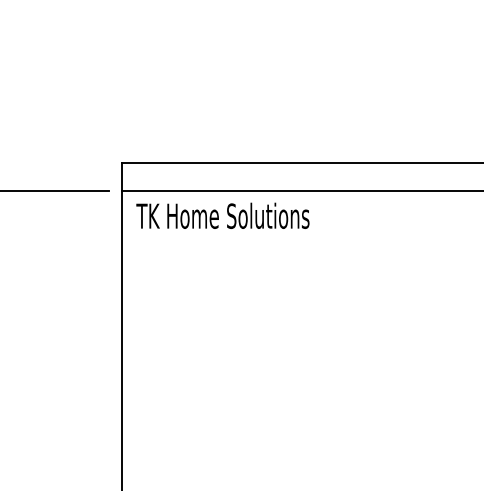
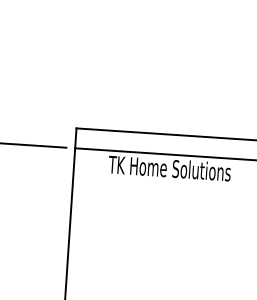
text: (222, 215) -> (169, 168), moved

